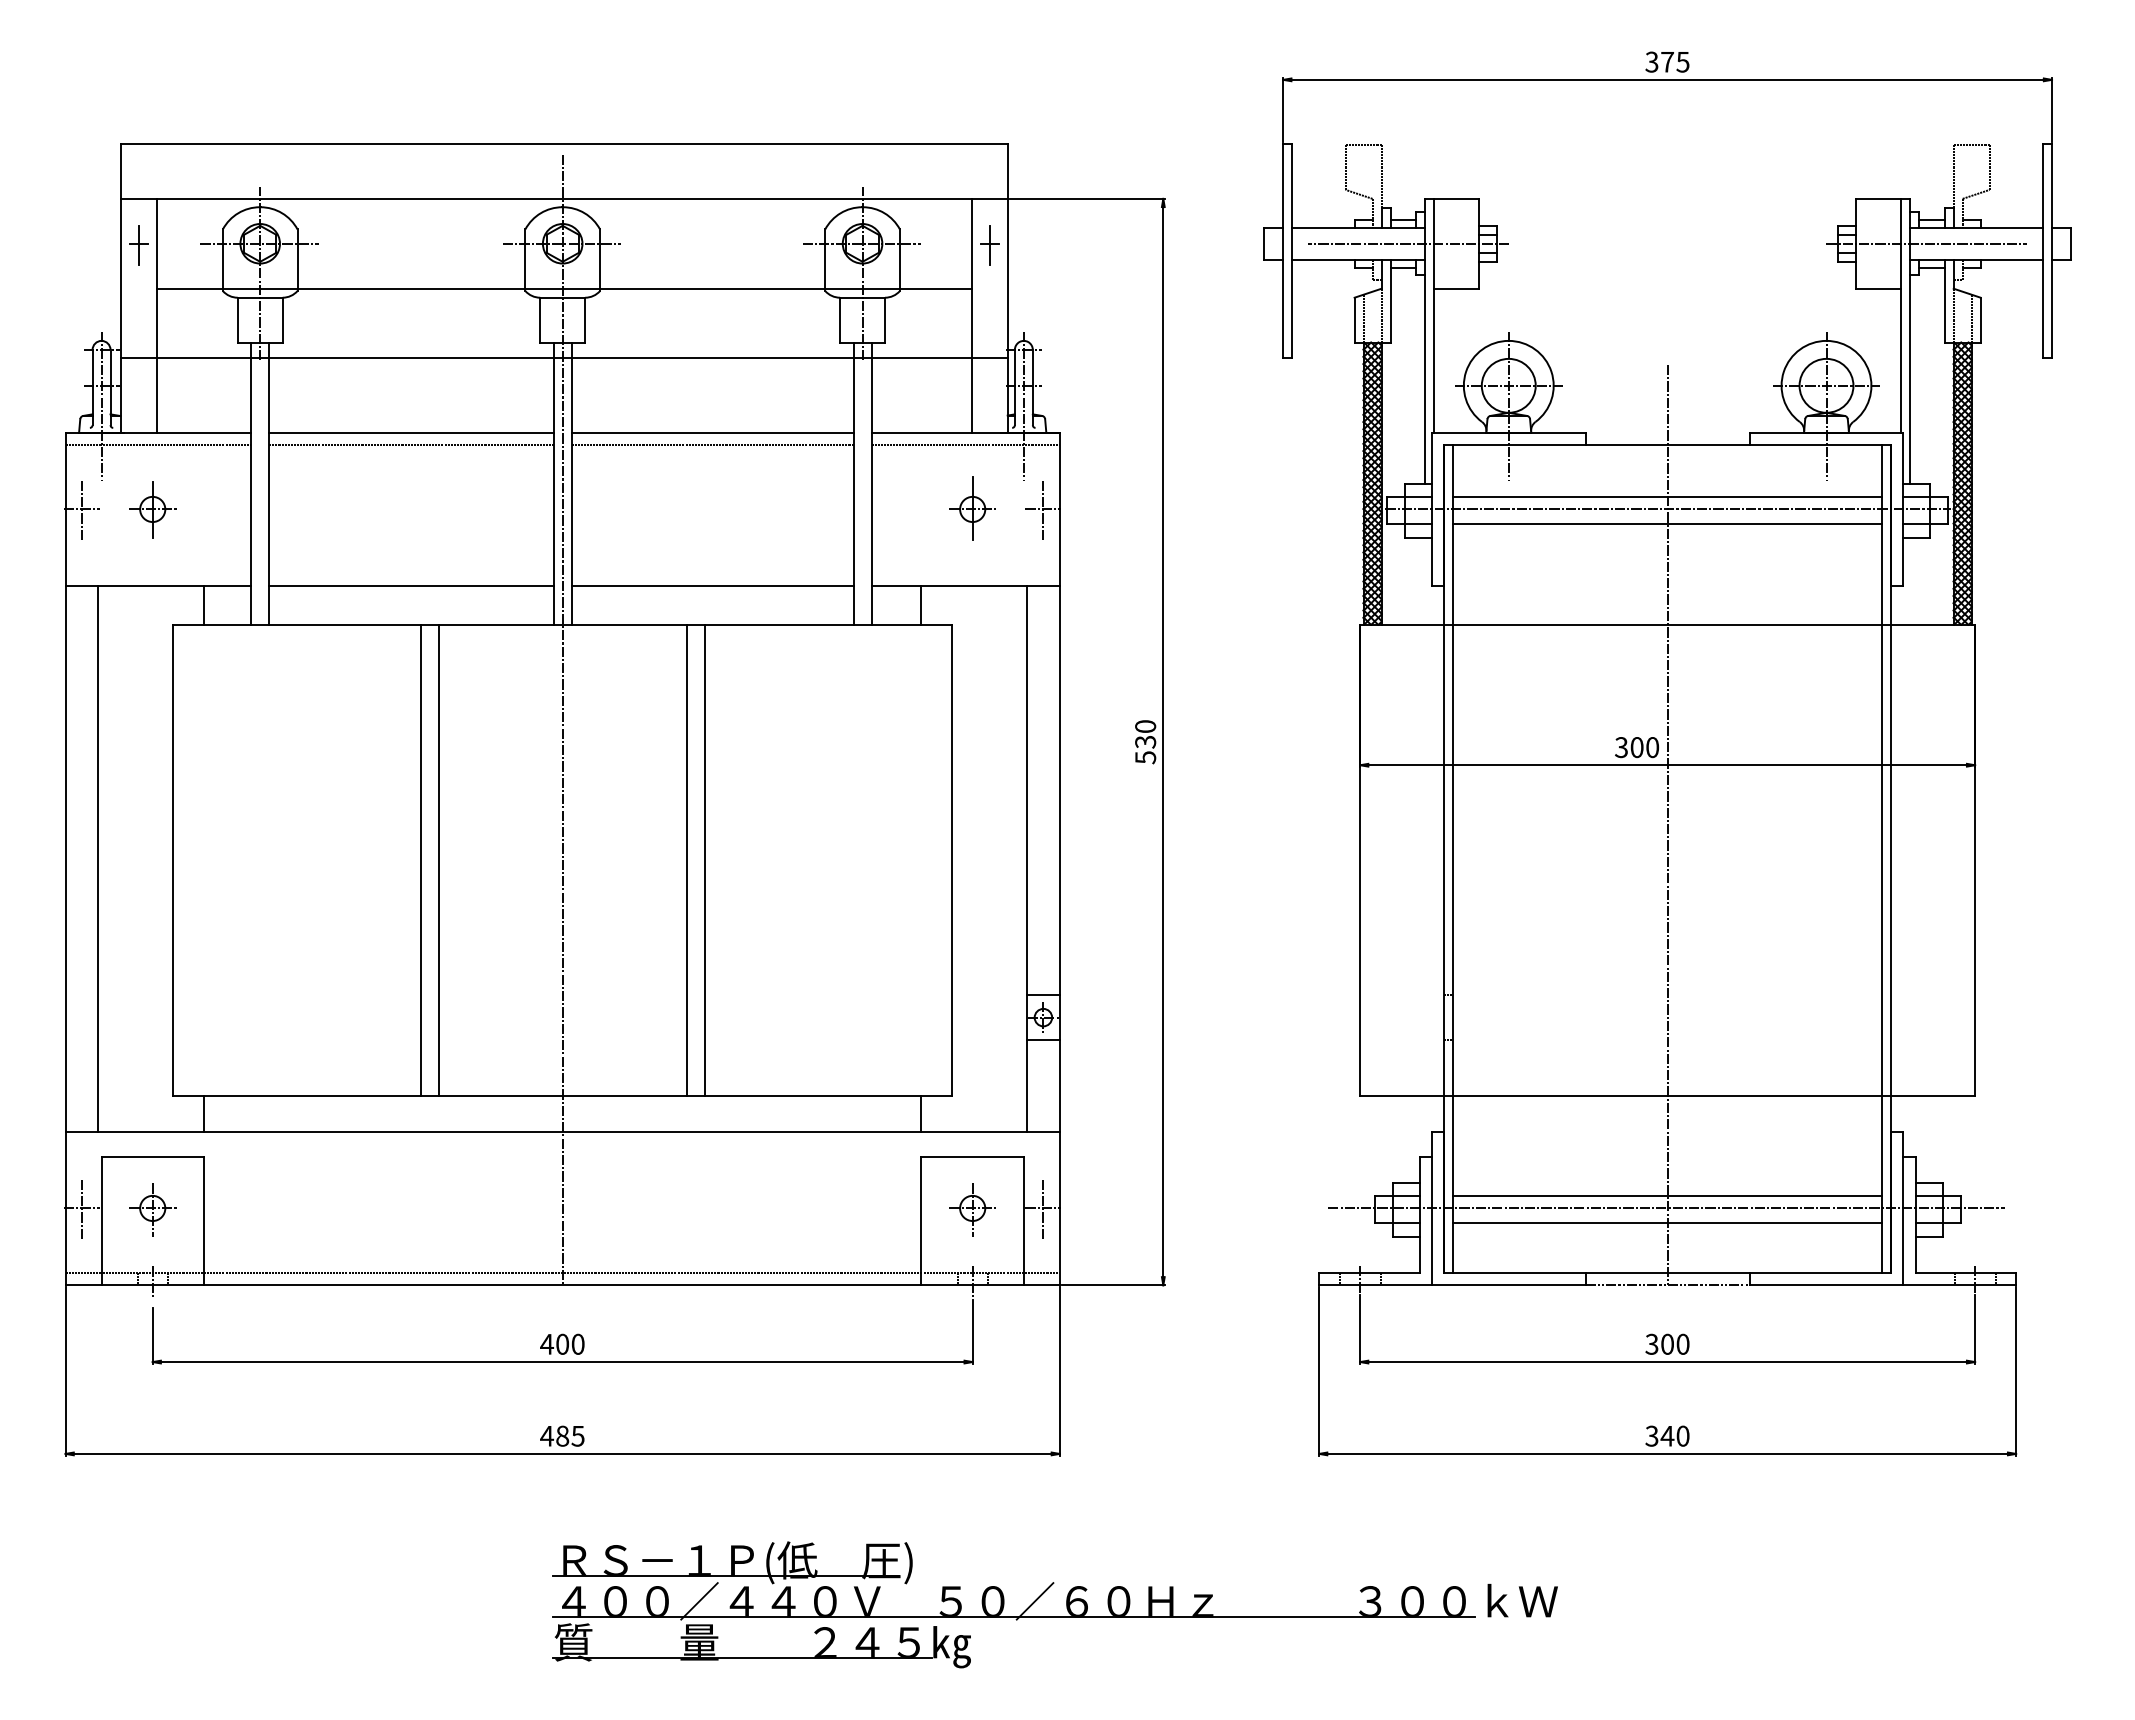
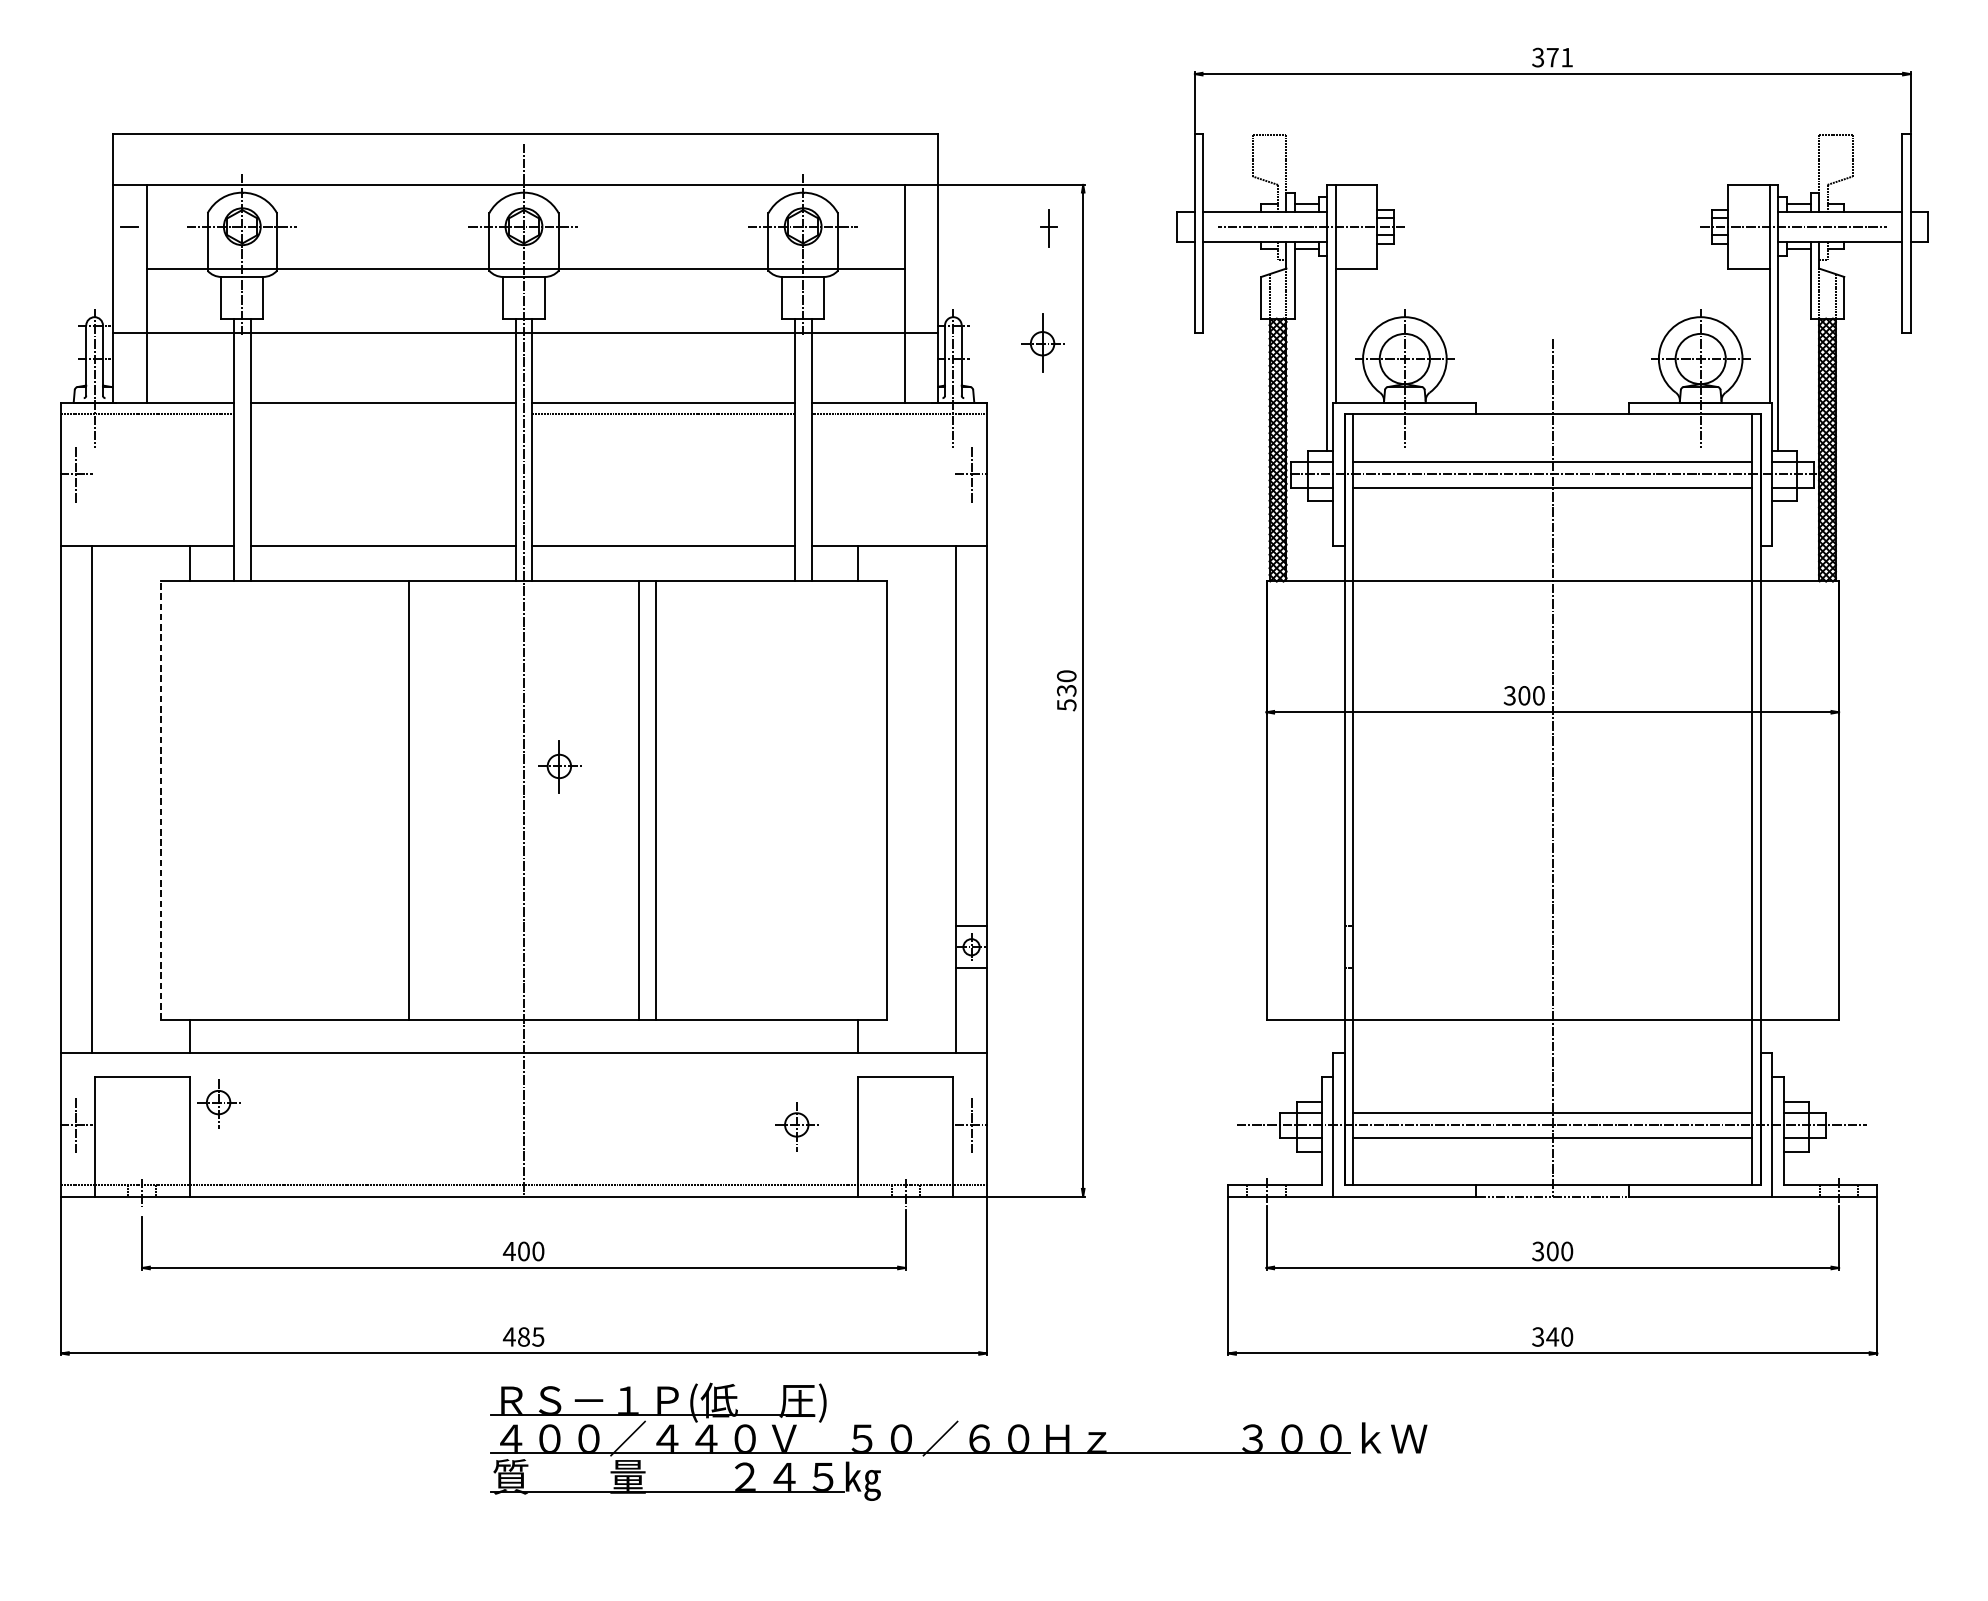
text: (1682, 62) -> (1566, 57), 375 -> 371
line: (139, 245) -> (129, 228), removed
part: (989, 245) -> (1048, 228), moved
line: (411, 444) -> (383, 413), removed
part: (972, 508) -> (1042, 342), moved
part: (152, 509) -> (559, 766), moved
line: (173, 859) -> (161, 800), solid -> dashed
line: (420, 859) -> (391, 800), removed
part: (152, 1209) -> (218, 1103), moved
part: (972, 1209) -> (796, 1125), moved
part: (1066, 1604) -> (969, 1441), moved

